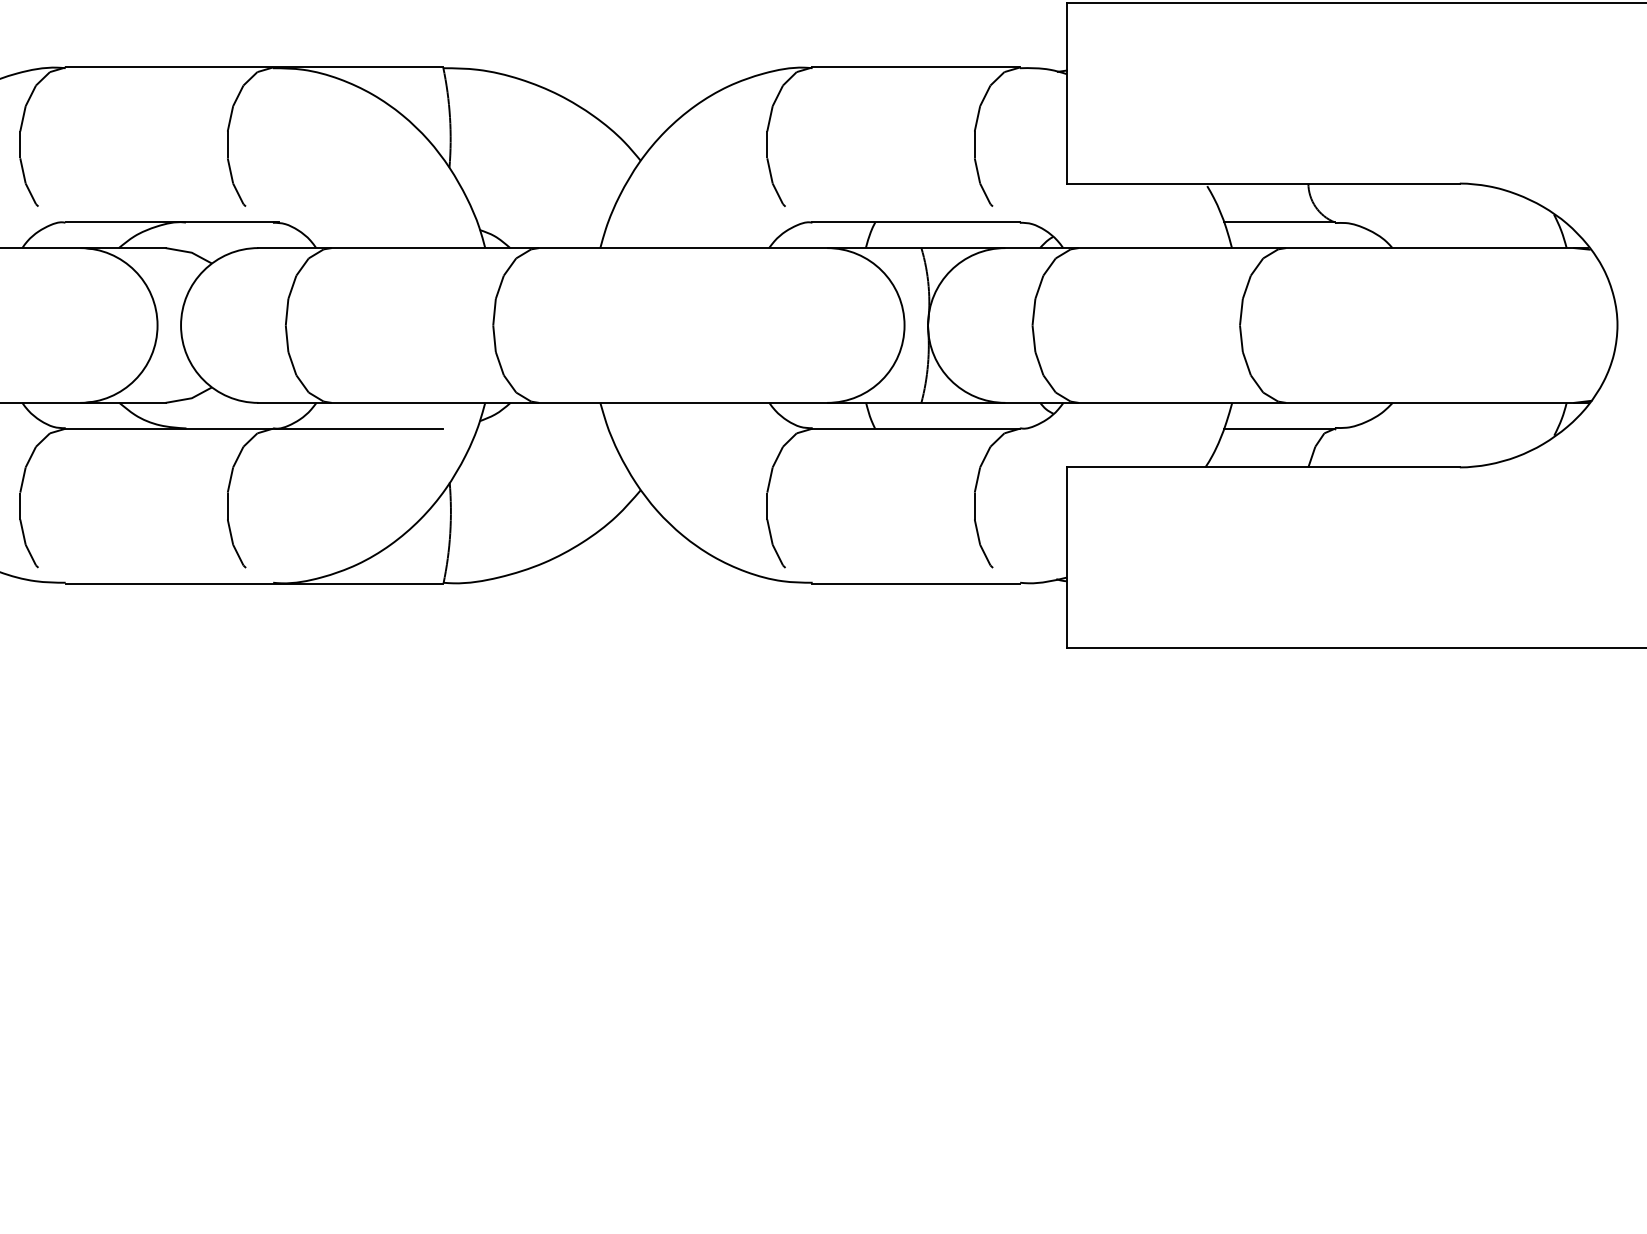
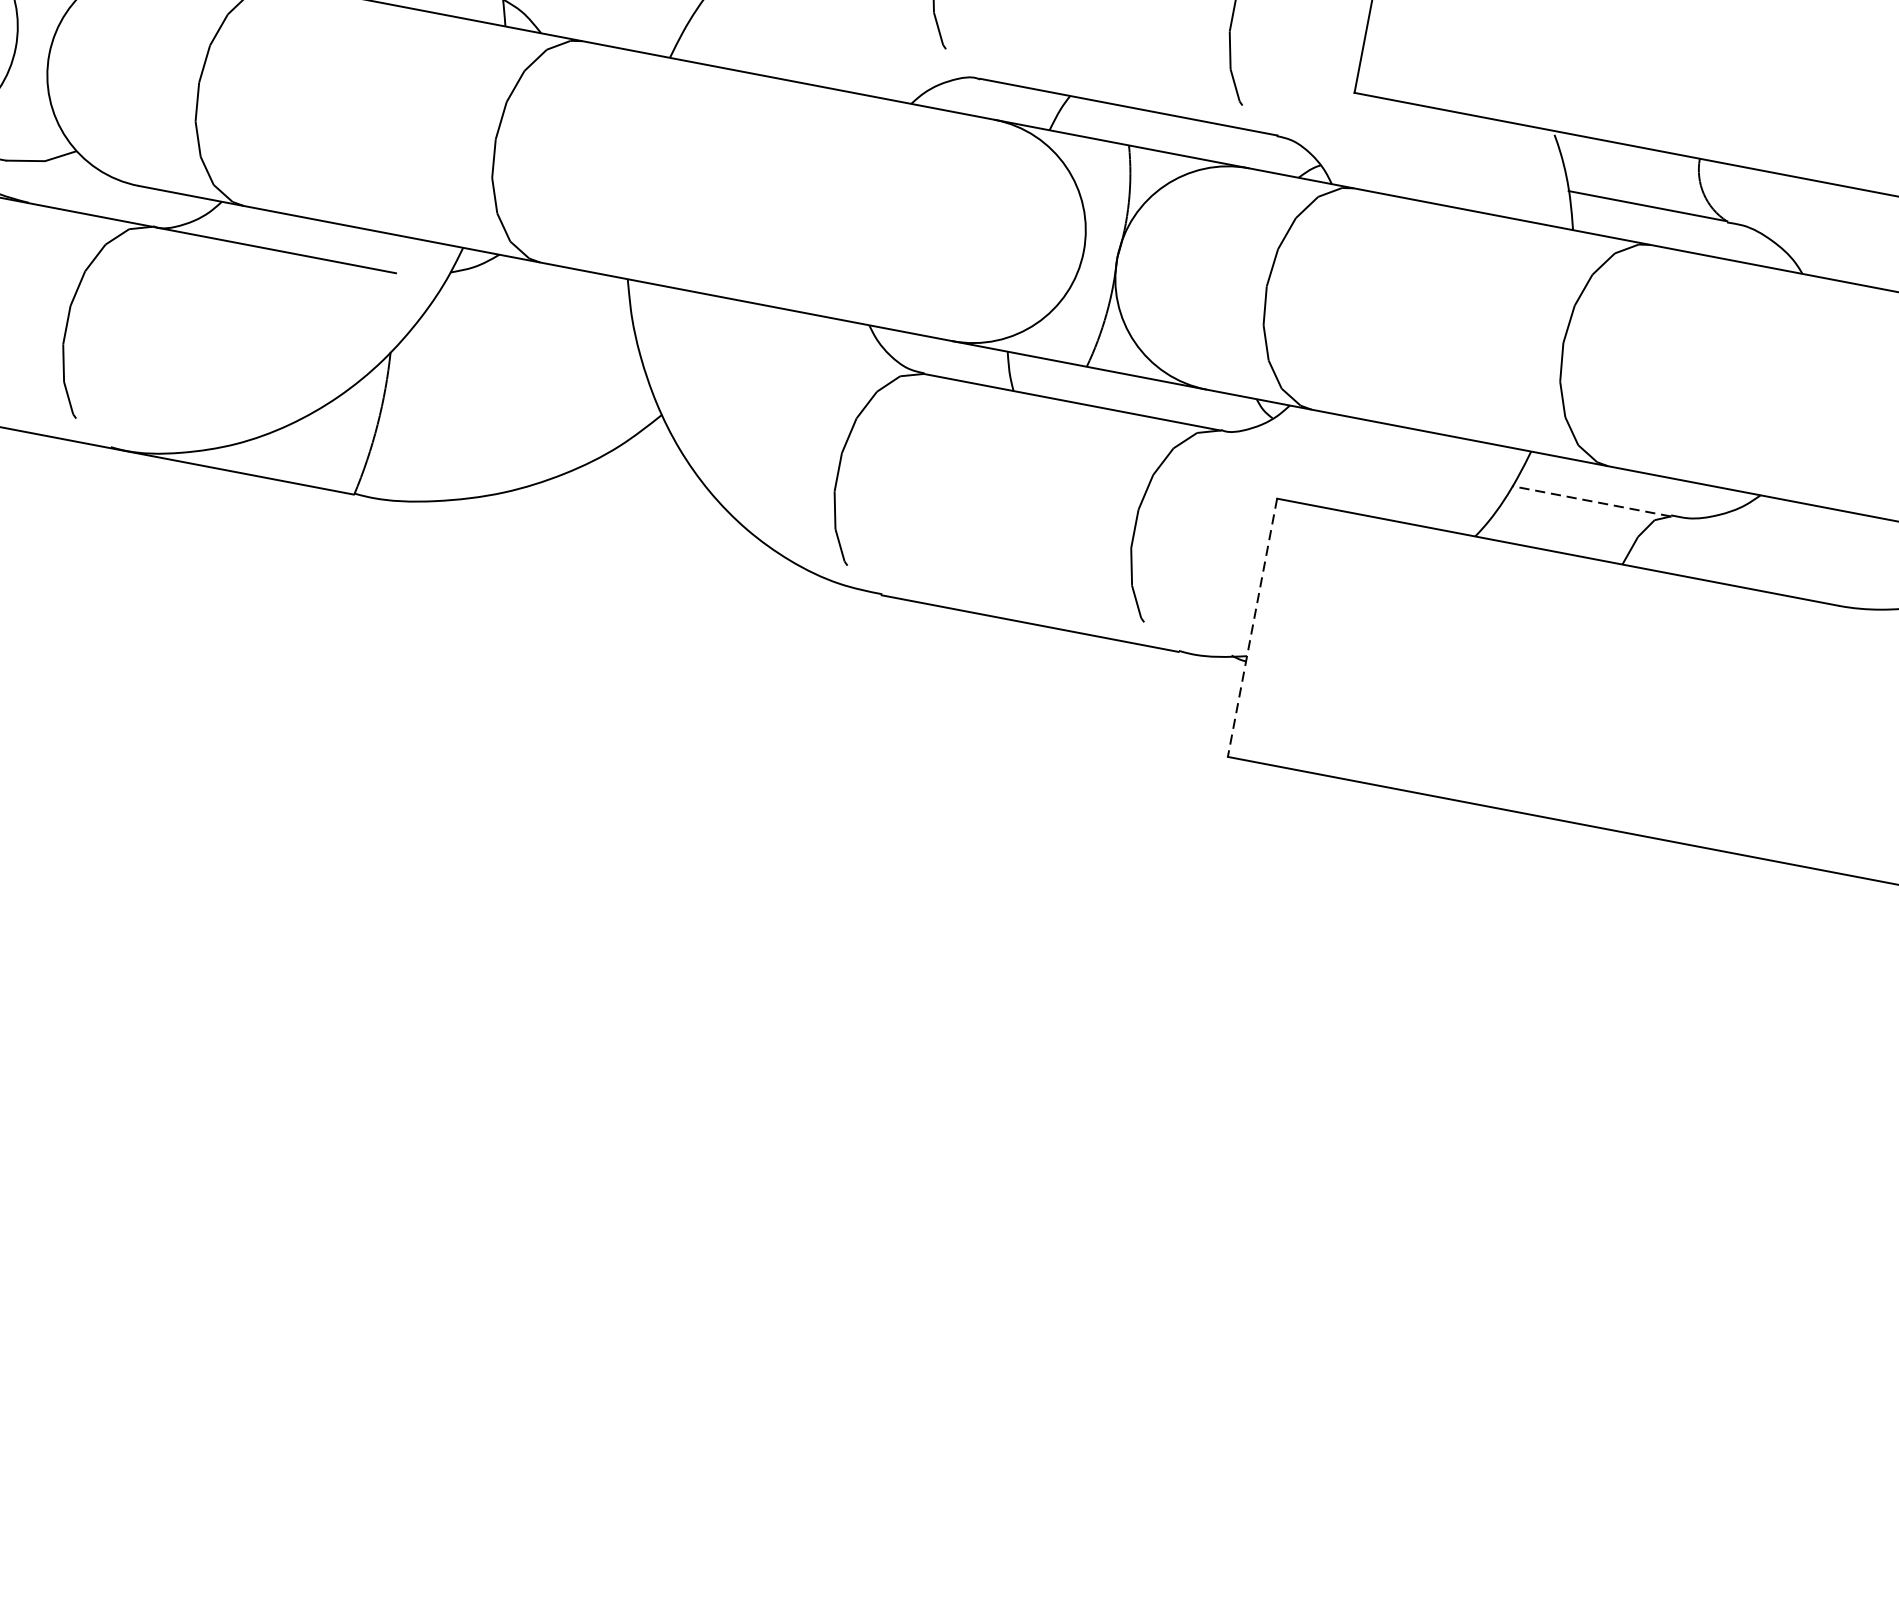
line: (1279, 428) -> (1591, 501), solid -> dashed
line: (1066, 558) -> (1251, 628), solid -> dashed

